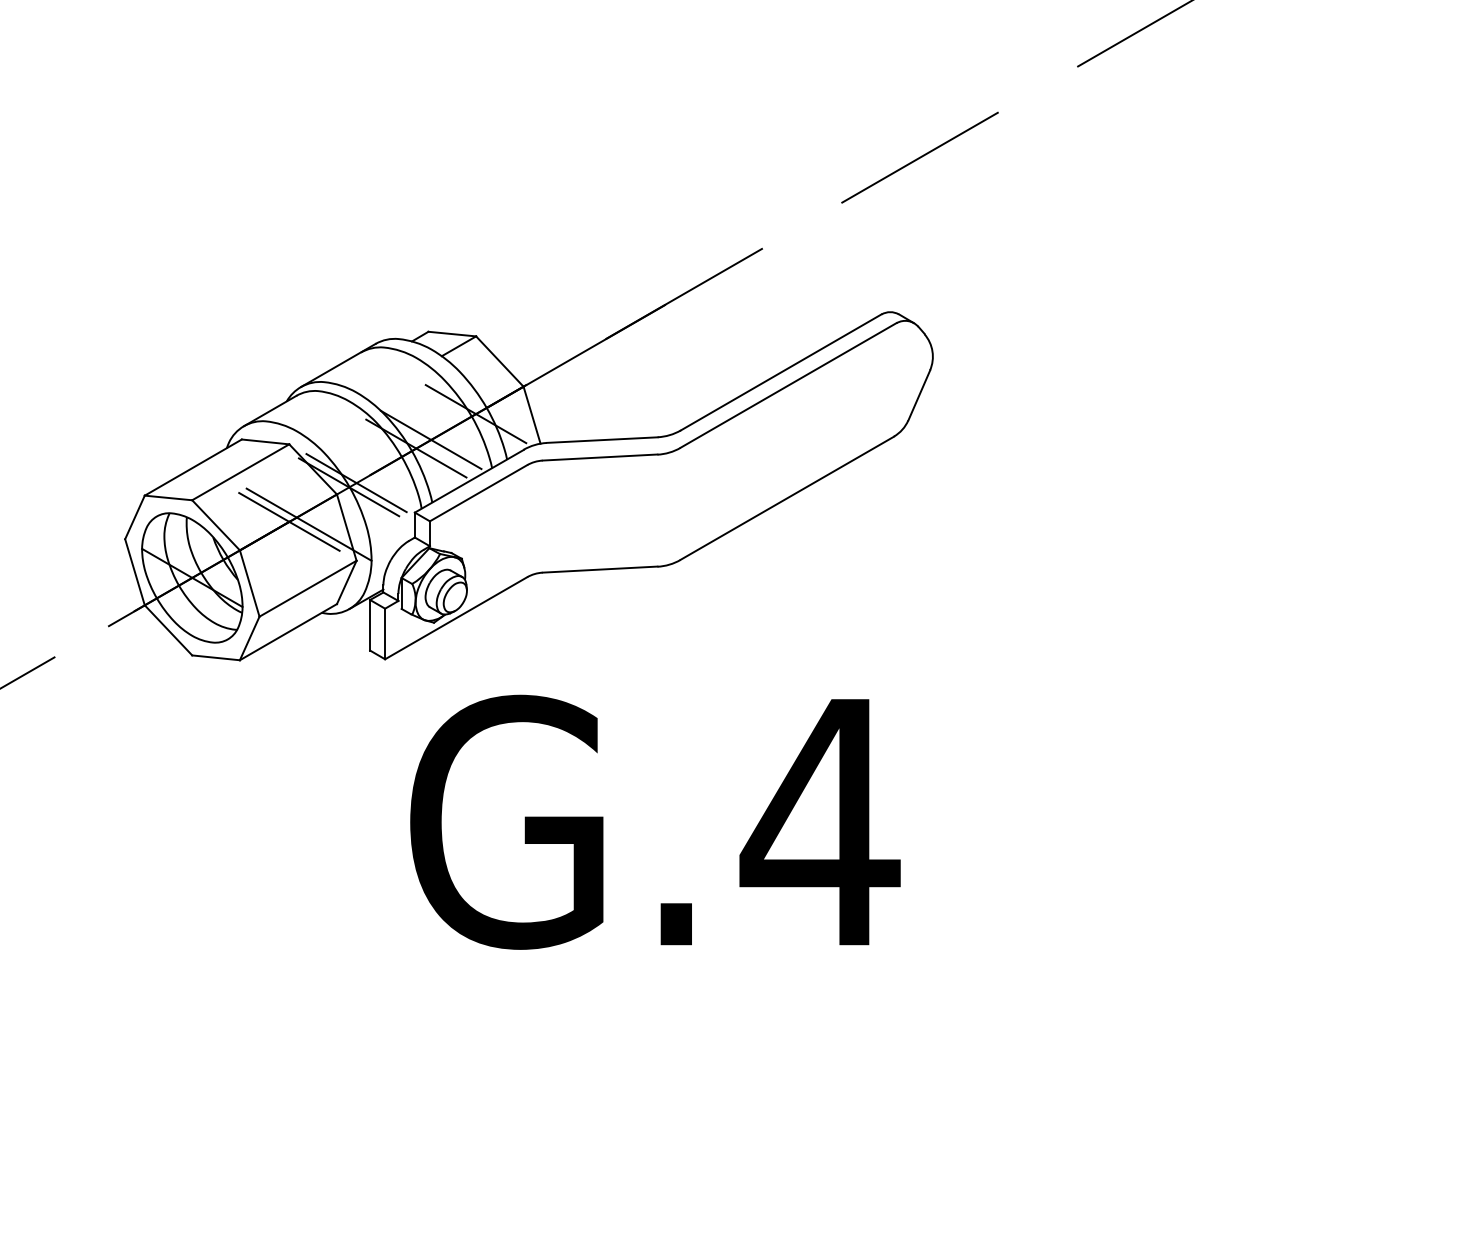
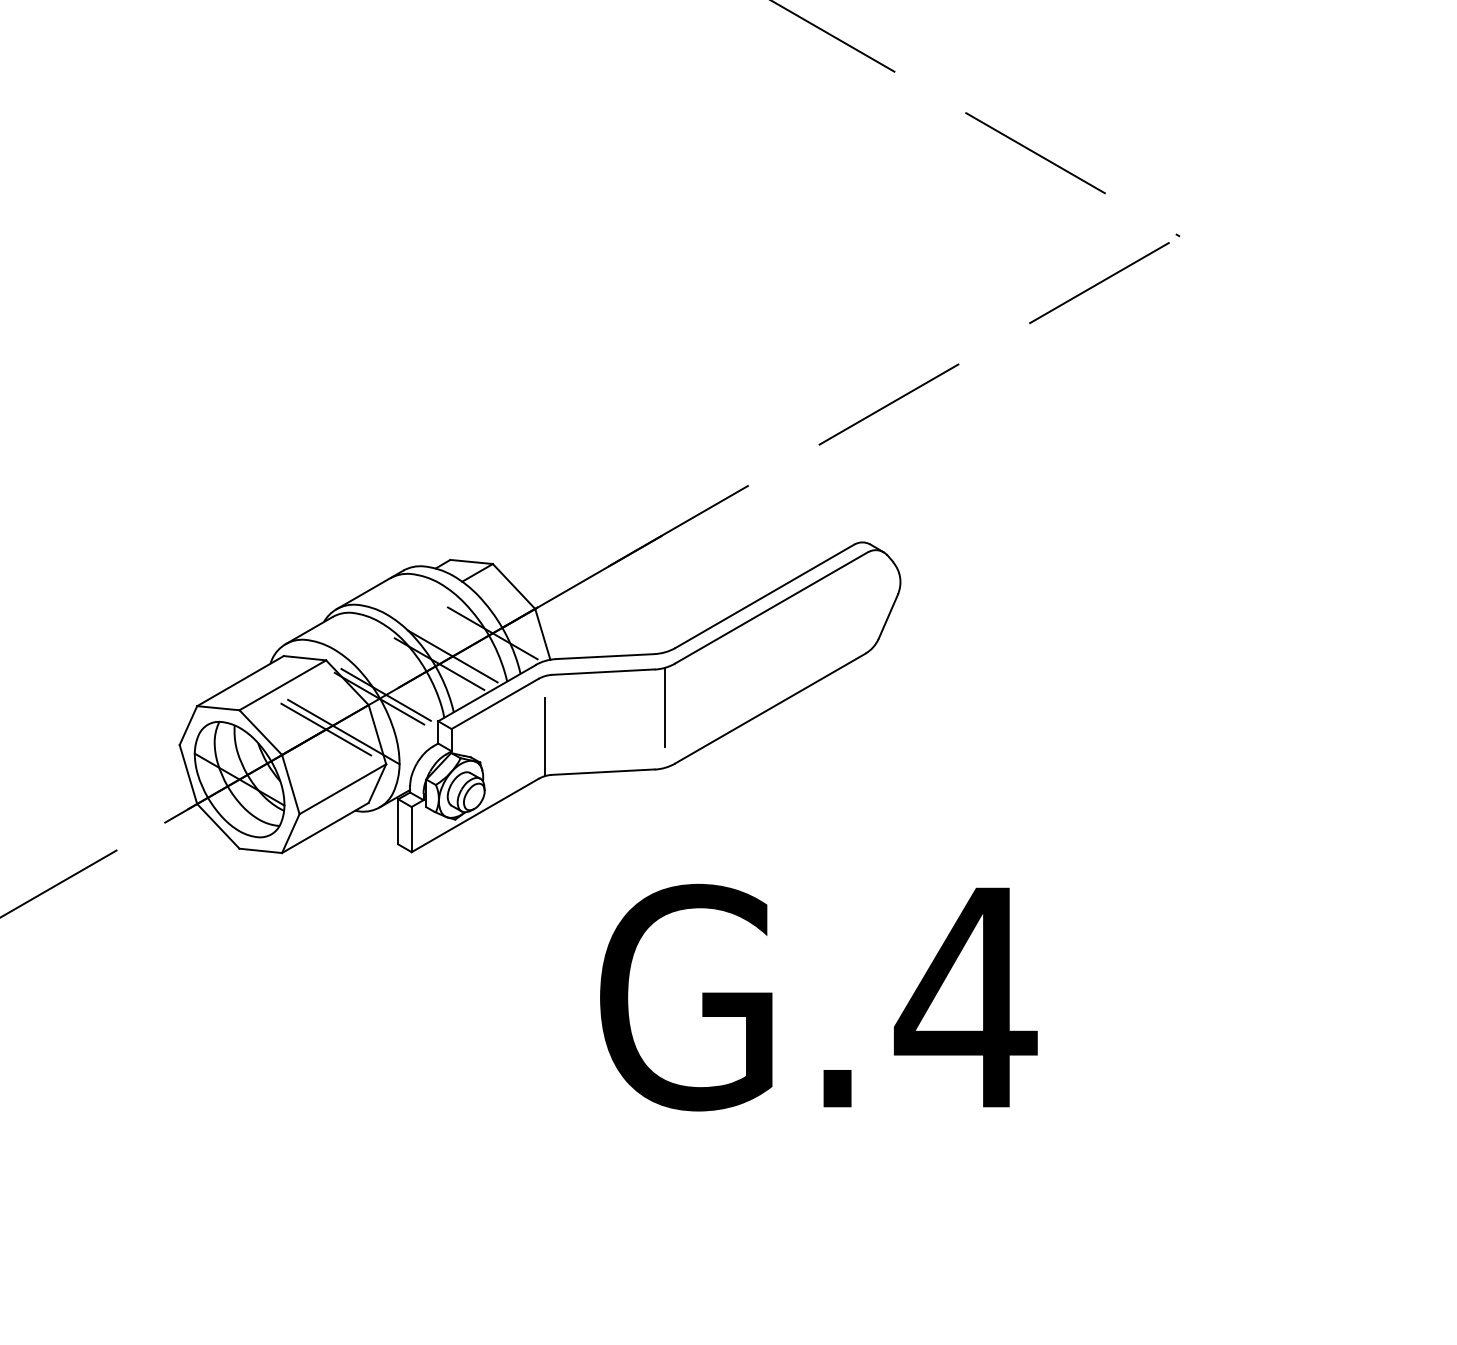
line: (669, 496) -> (665, 706), added
line: (535, 529) -> (545, 736), added
text: (655, 822) -> (818, 997), moved

